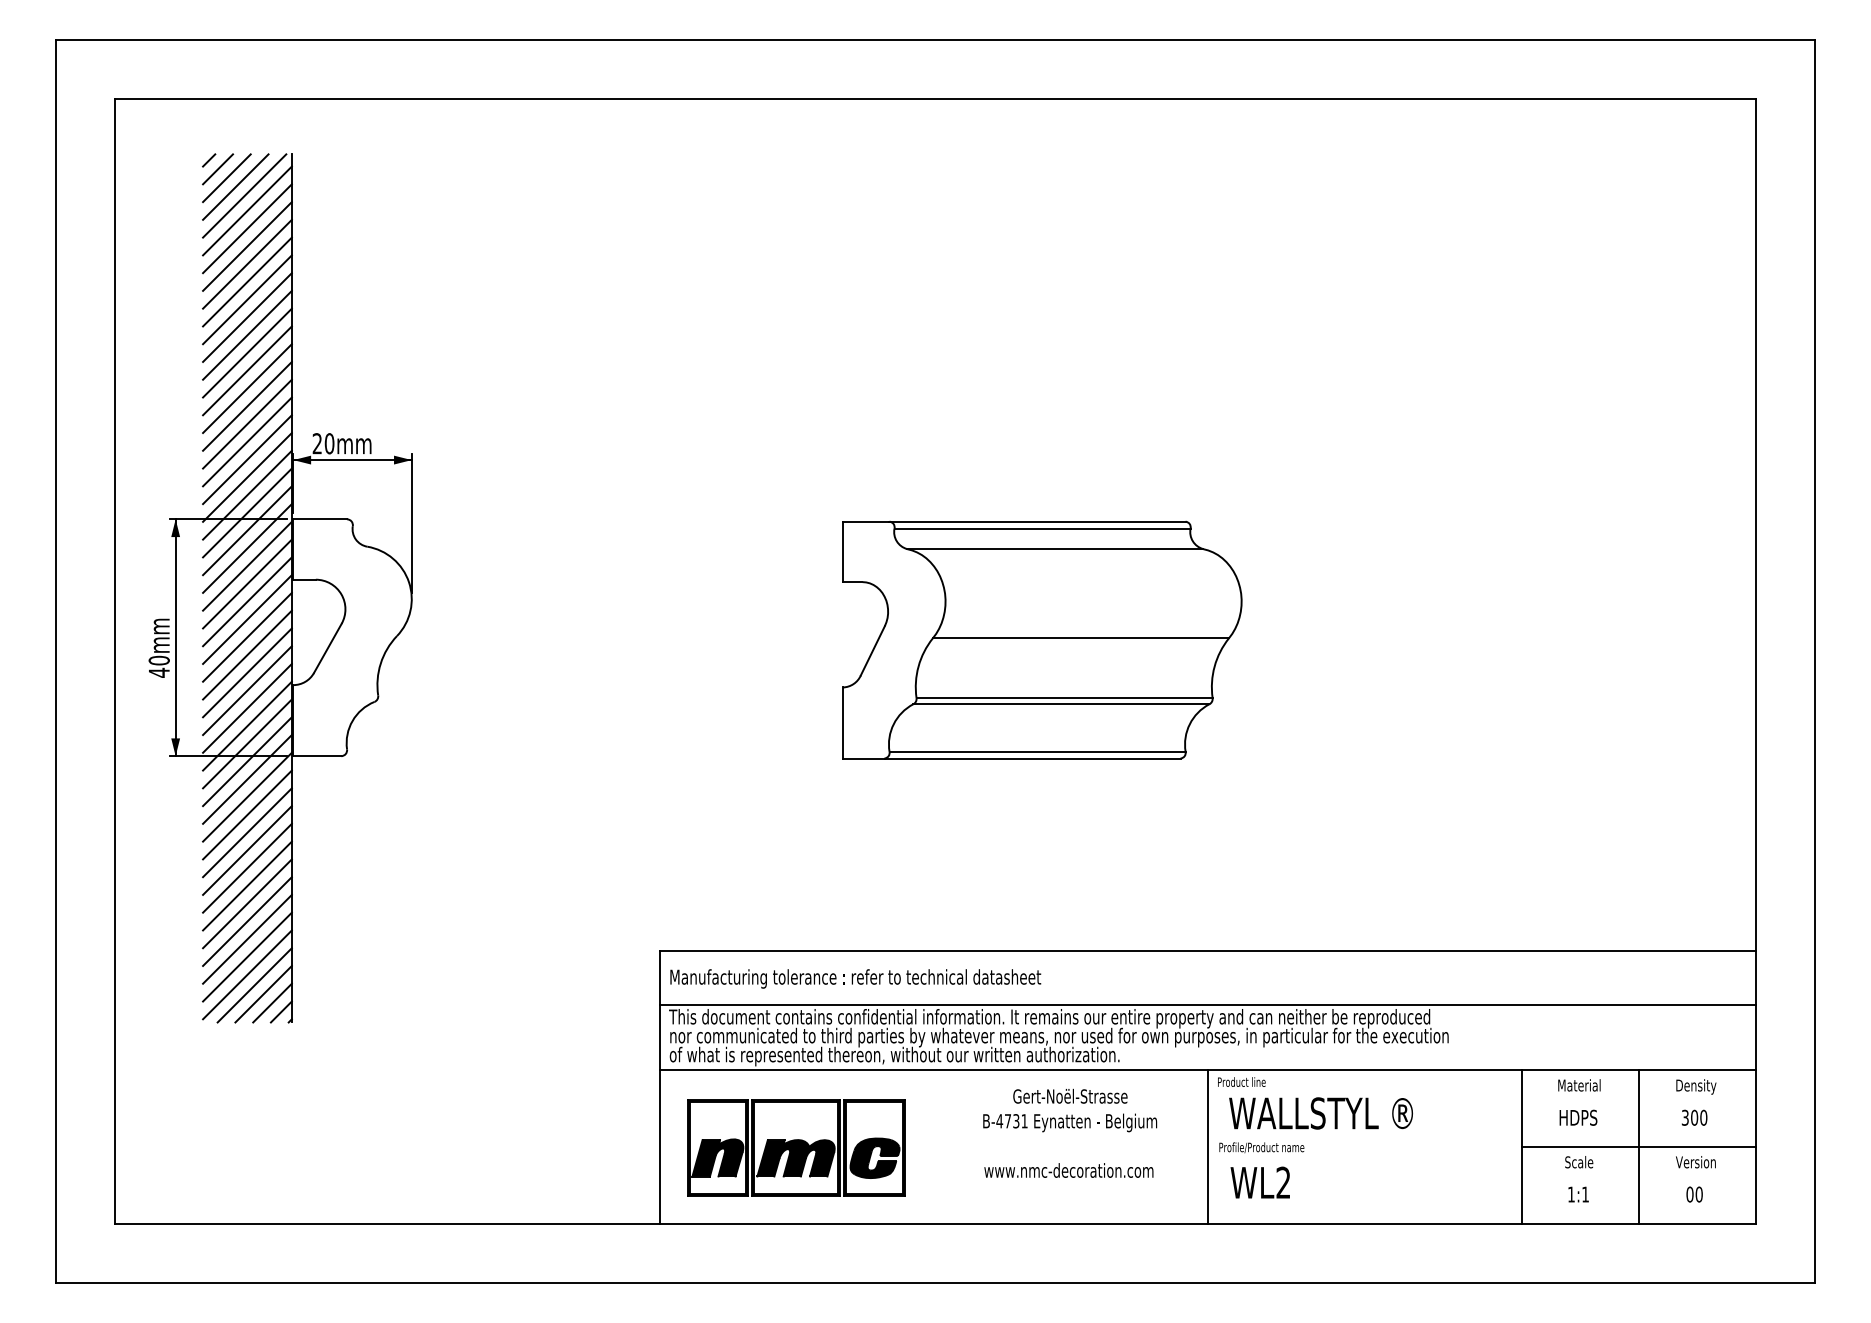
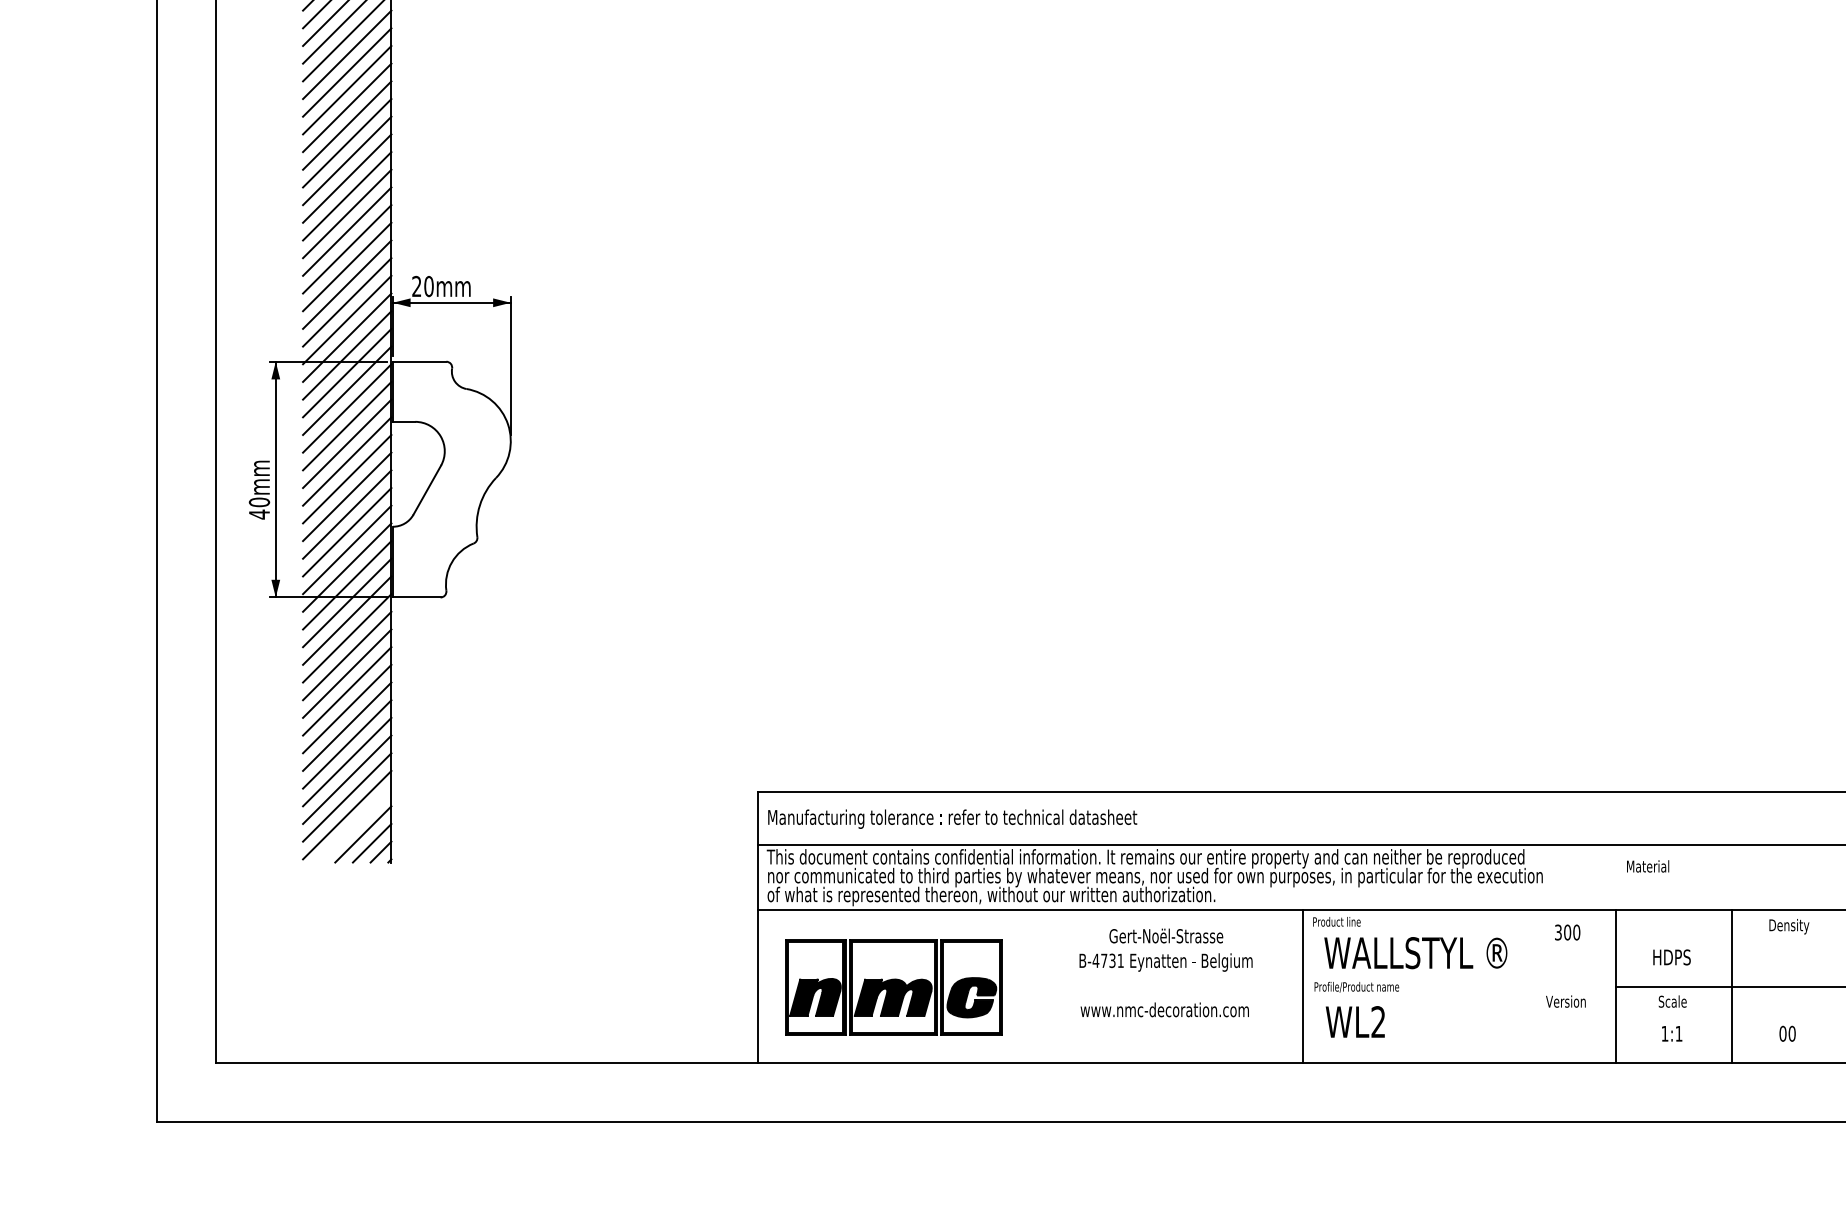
part: (1042, 639) -> (1138, 481), removed
line: (254, 985) -> (354, 825), removed
text: (1579, 1085) -> (1648, 866), moved
text: (1694, 1117) -> (1567, 932), moved
text: (1695, 1162) -> (1565, 1001), moved

